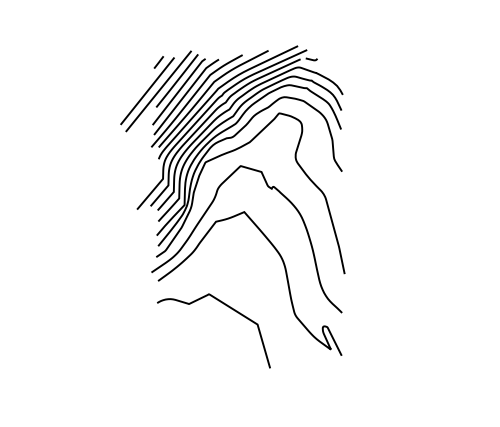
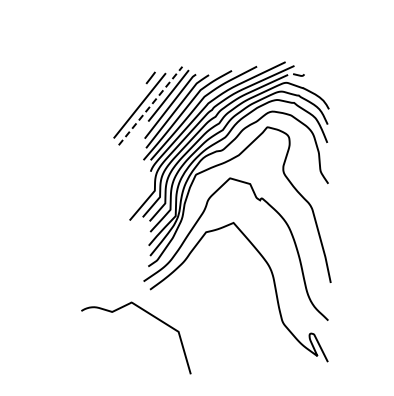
line: (158, 91) -> (150, 106), solid -> dashed
curve: (229, 308) -> (151, 316), moved

